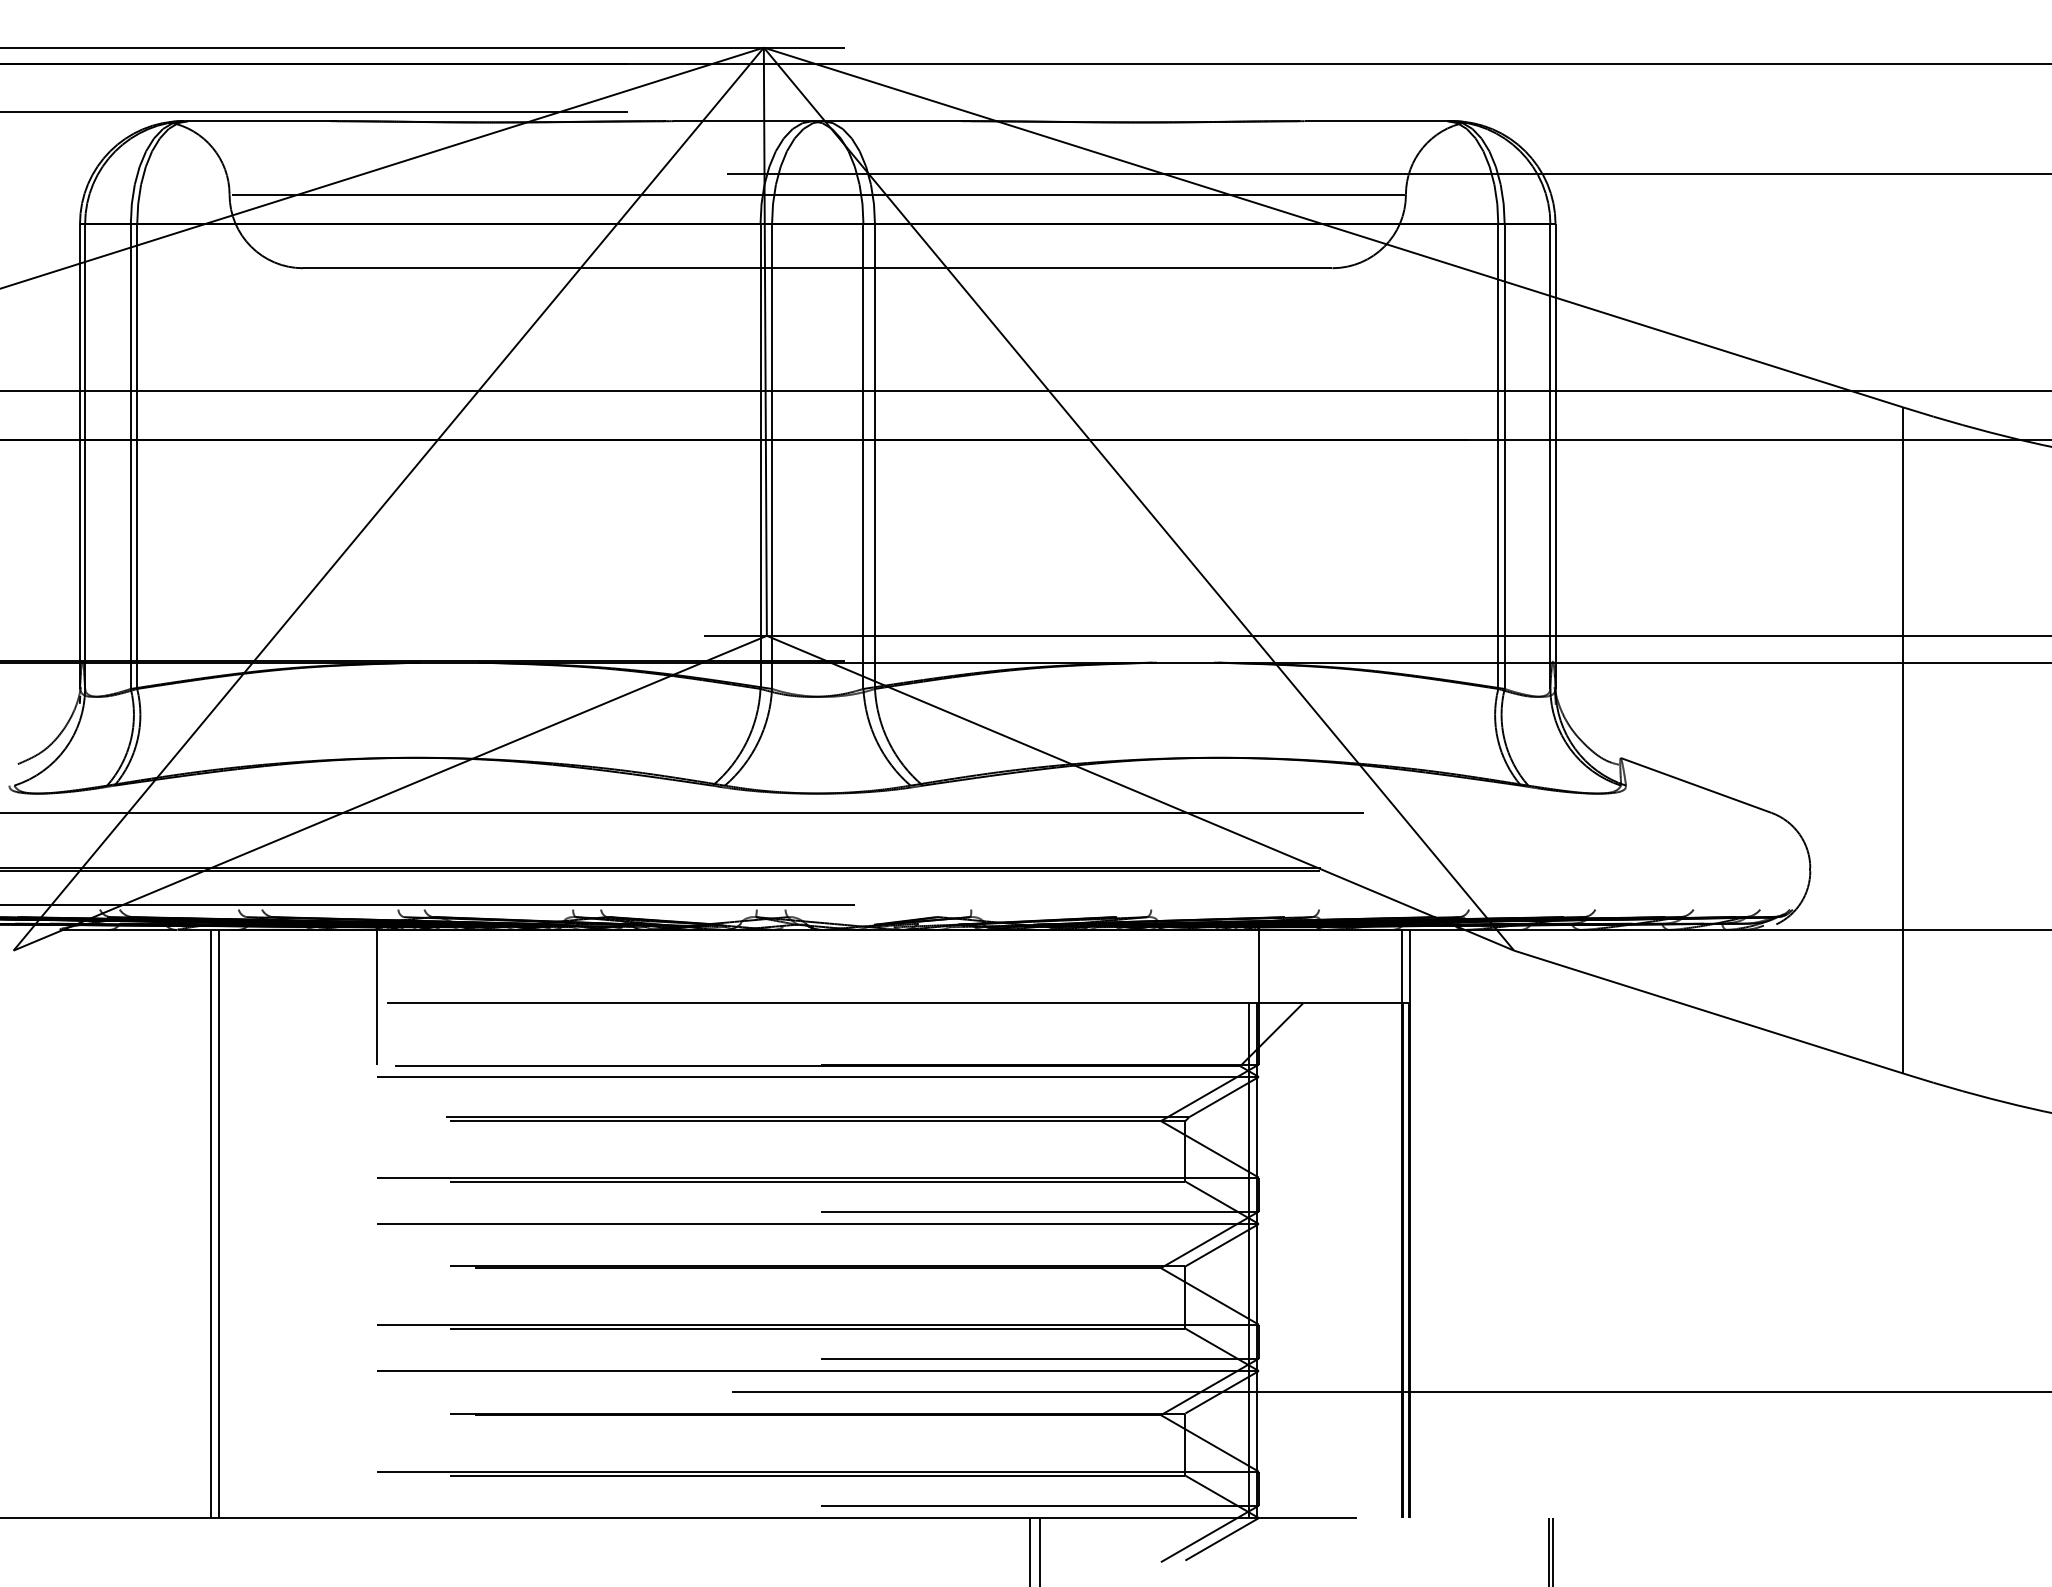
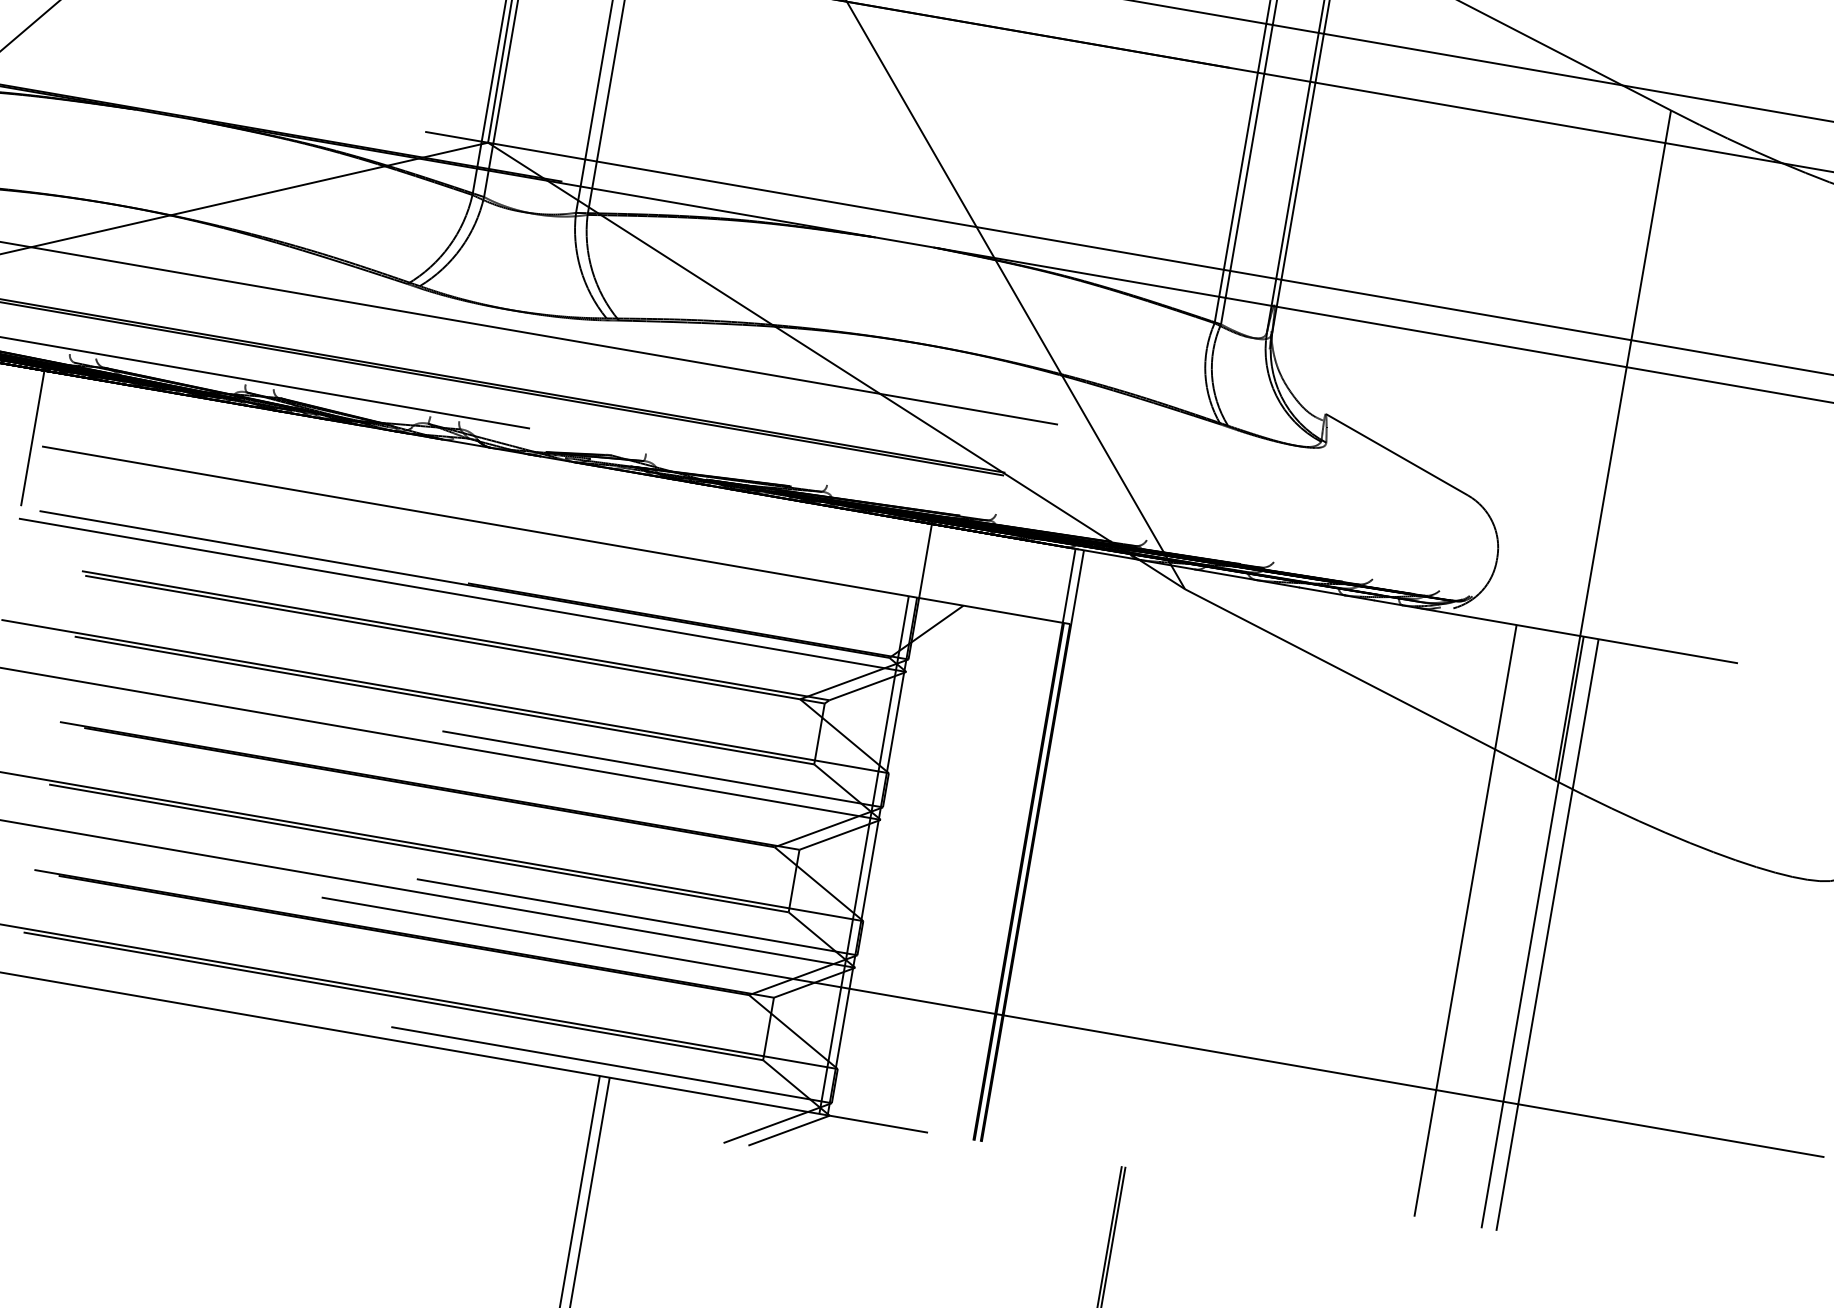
line: (1840, 1223) -> (1465, 920), added
line: (1906, 1223) -> (1532, 931), added
line: (1921, 1223) -> (1547, 934), added

